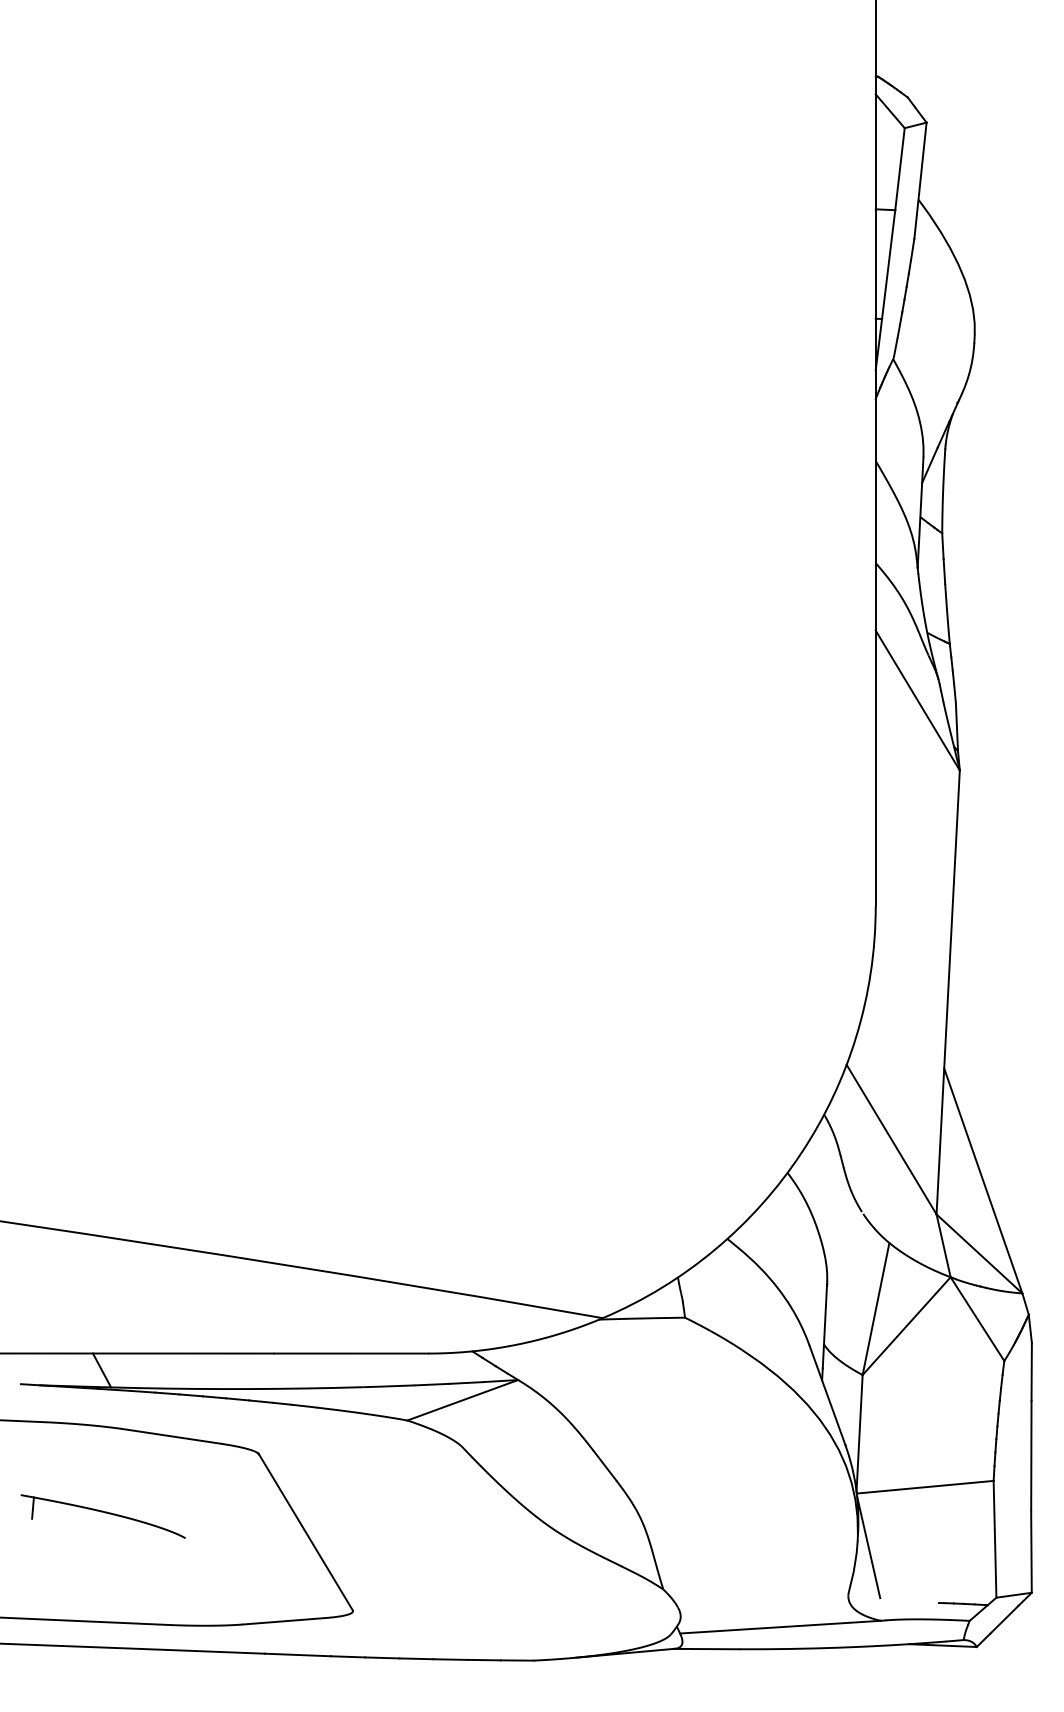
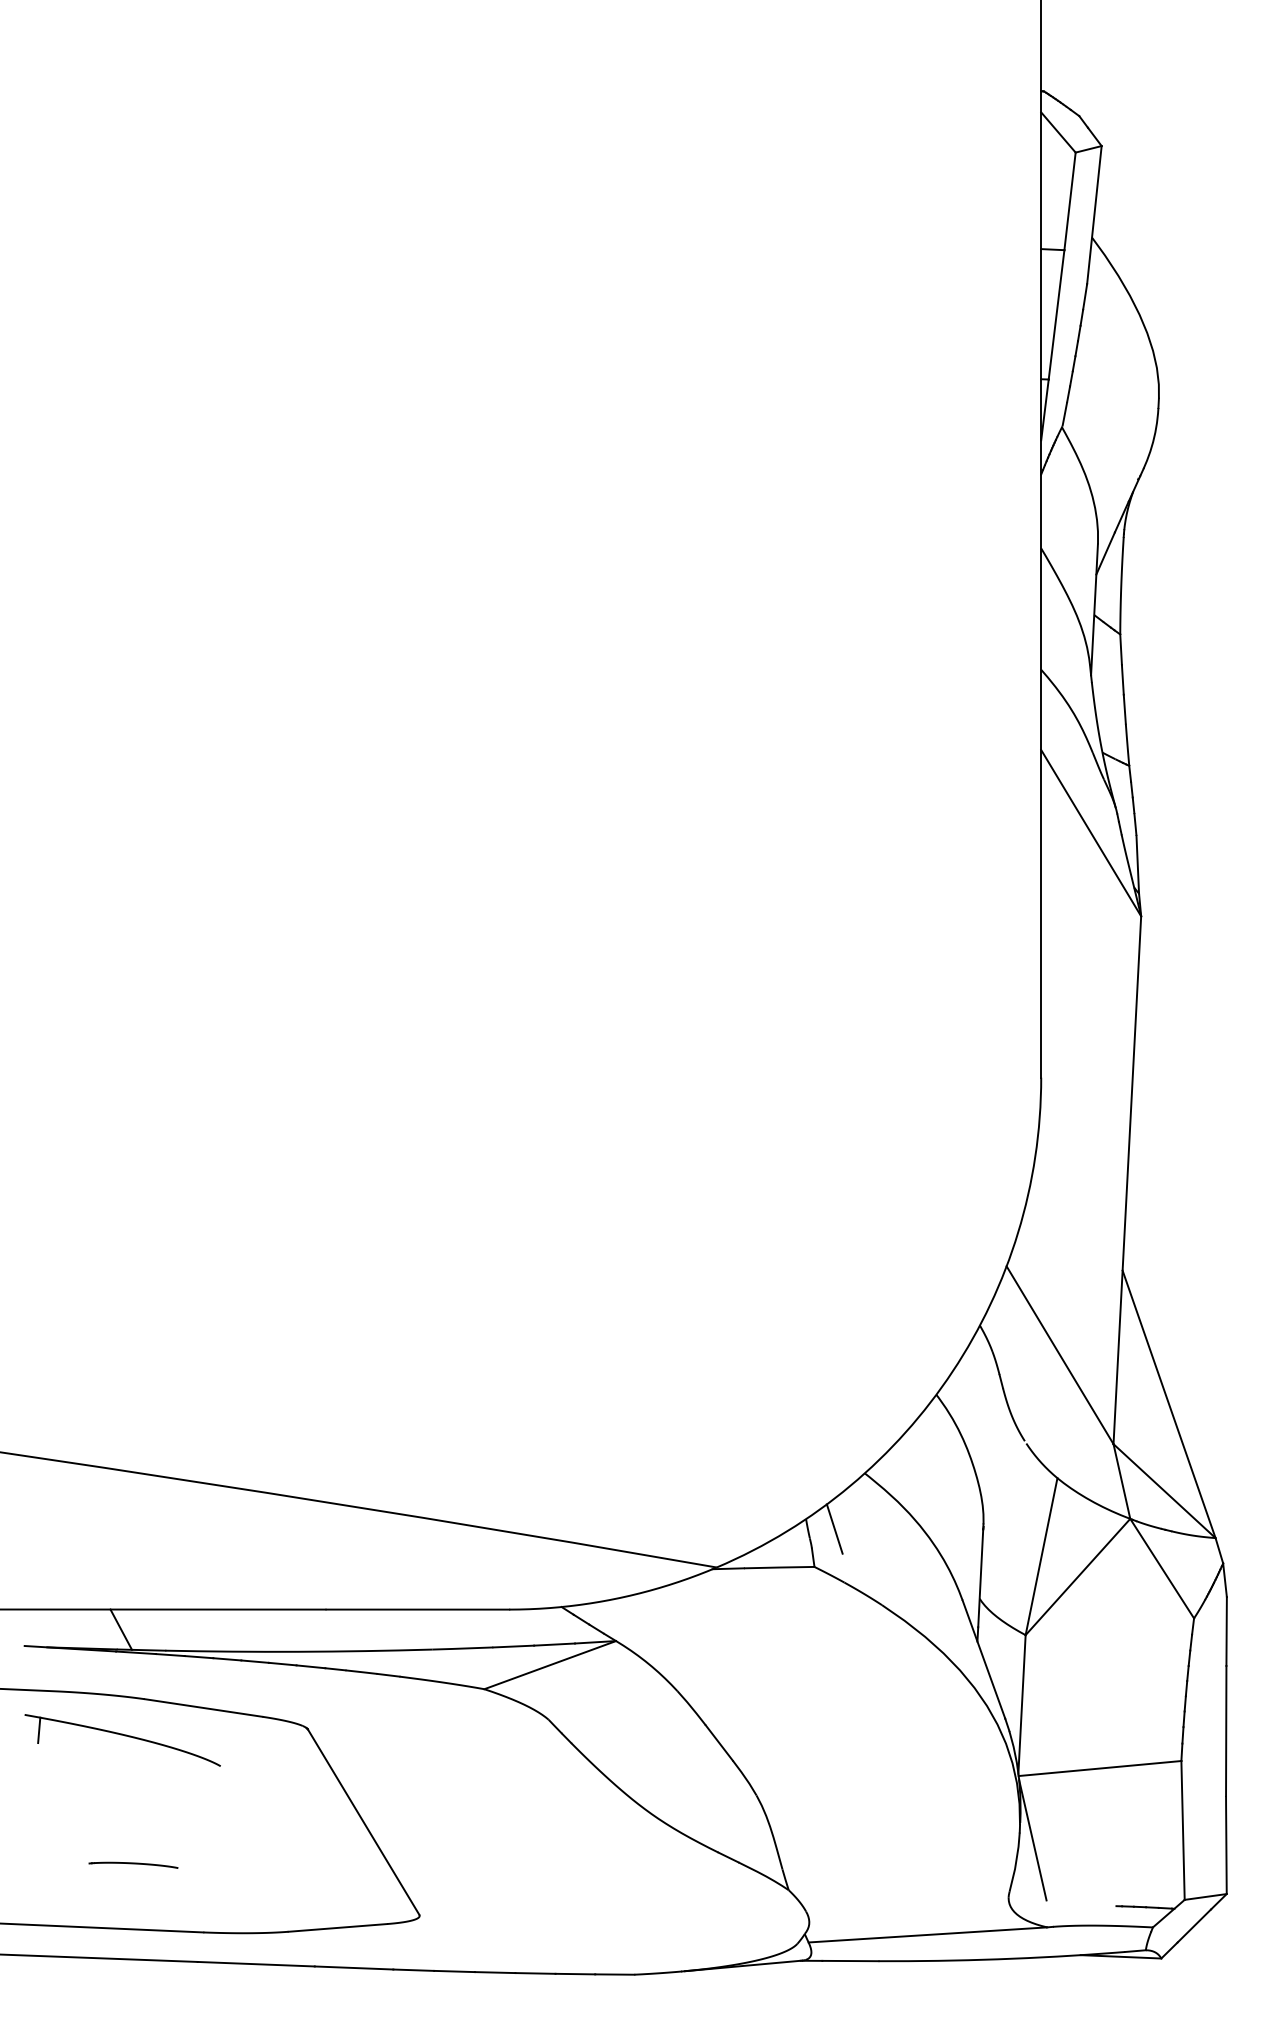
line: (701, 1285) -> (834, 1528), added
part: (102, 1516) -> (121, 1740), moved
part: (112, 1568) -> (133, 1865), added

